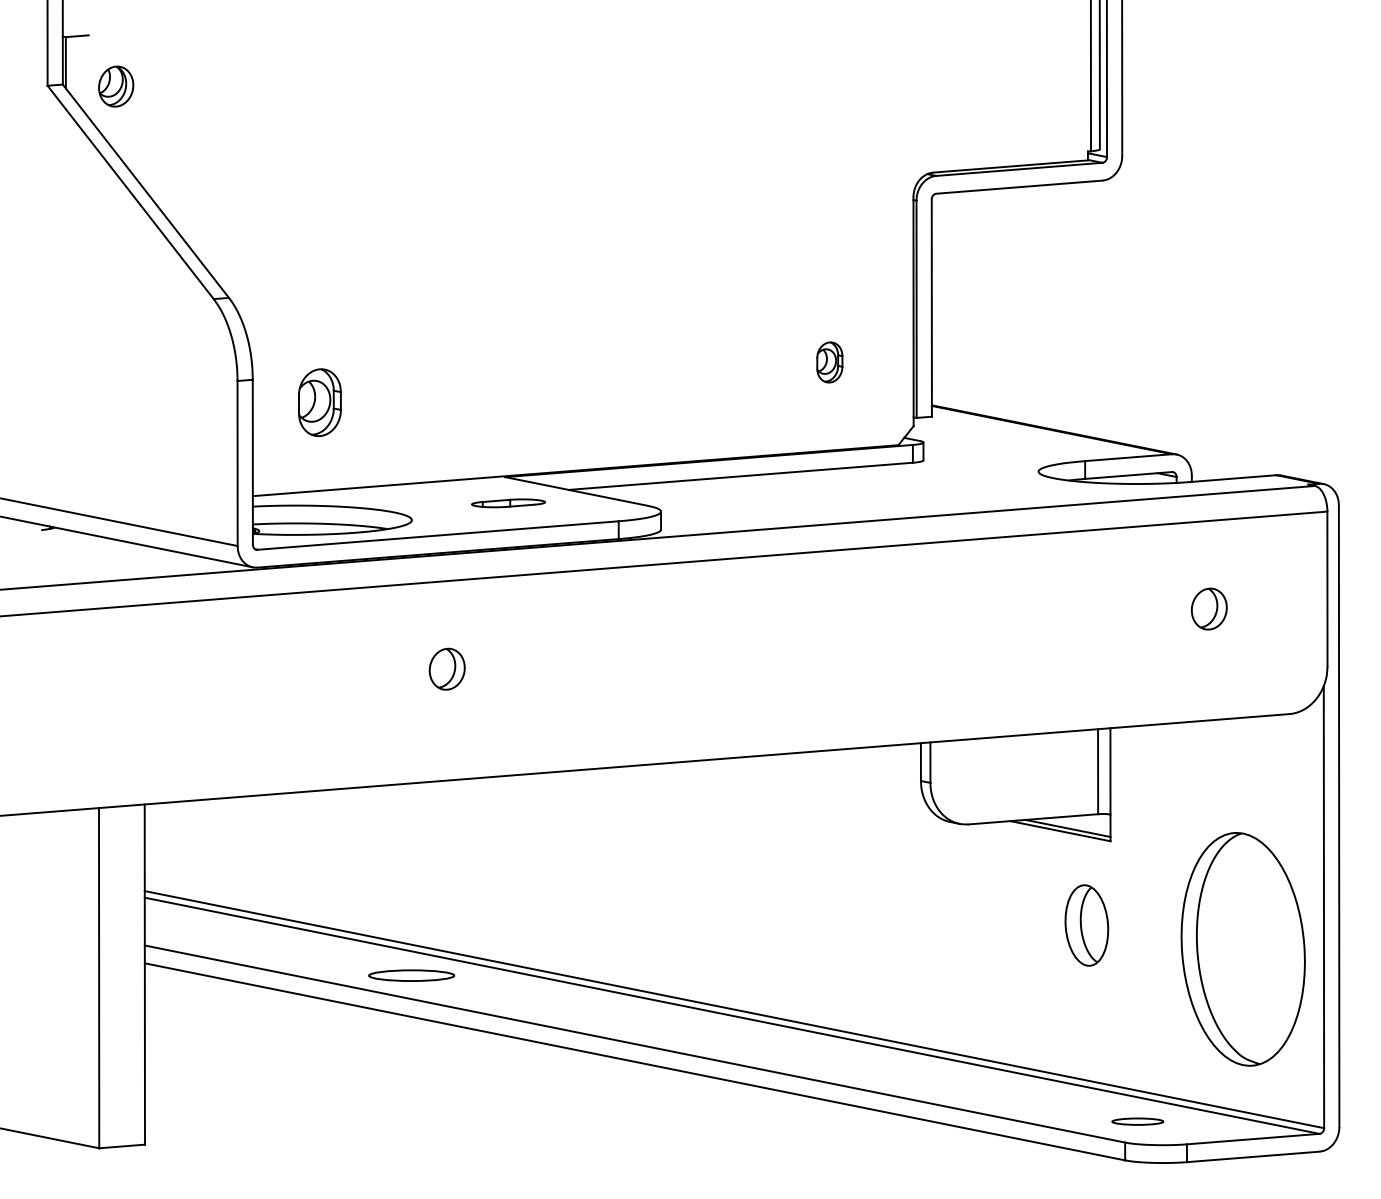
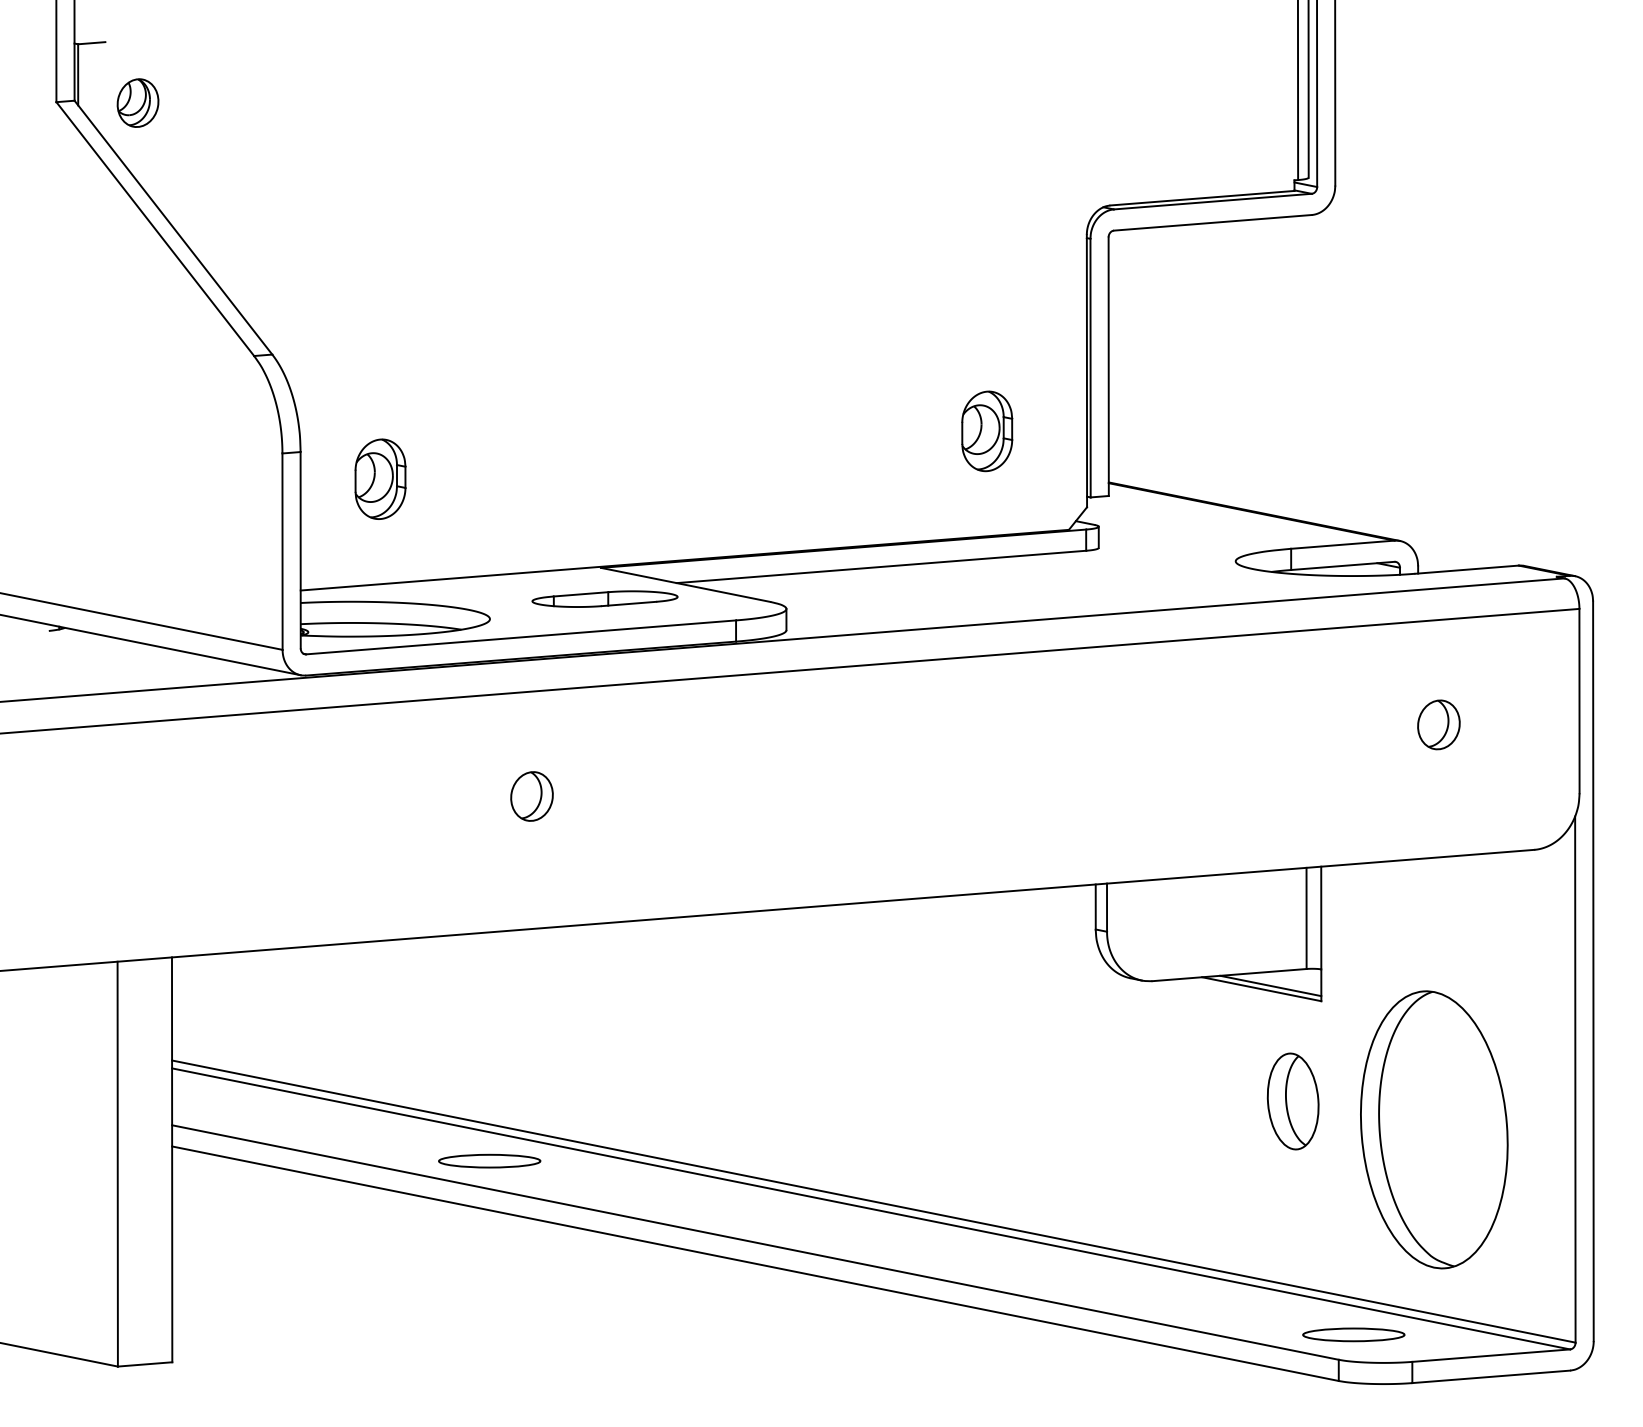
part: (829, 362) -> (987, 431), size x1.67
part: (508, 502) -> (604, 598), size x1.67
part: (1243, 949) -> (1434, 1129), moved
part: (1137, 1121) -> (1353, 1334), size x1.67

